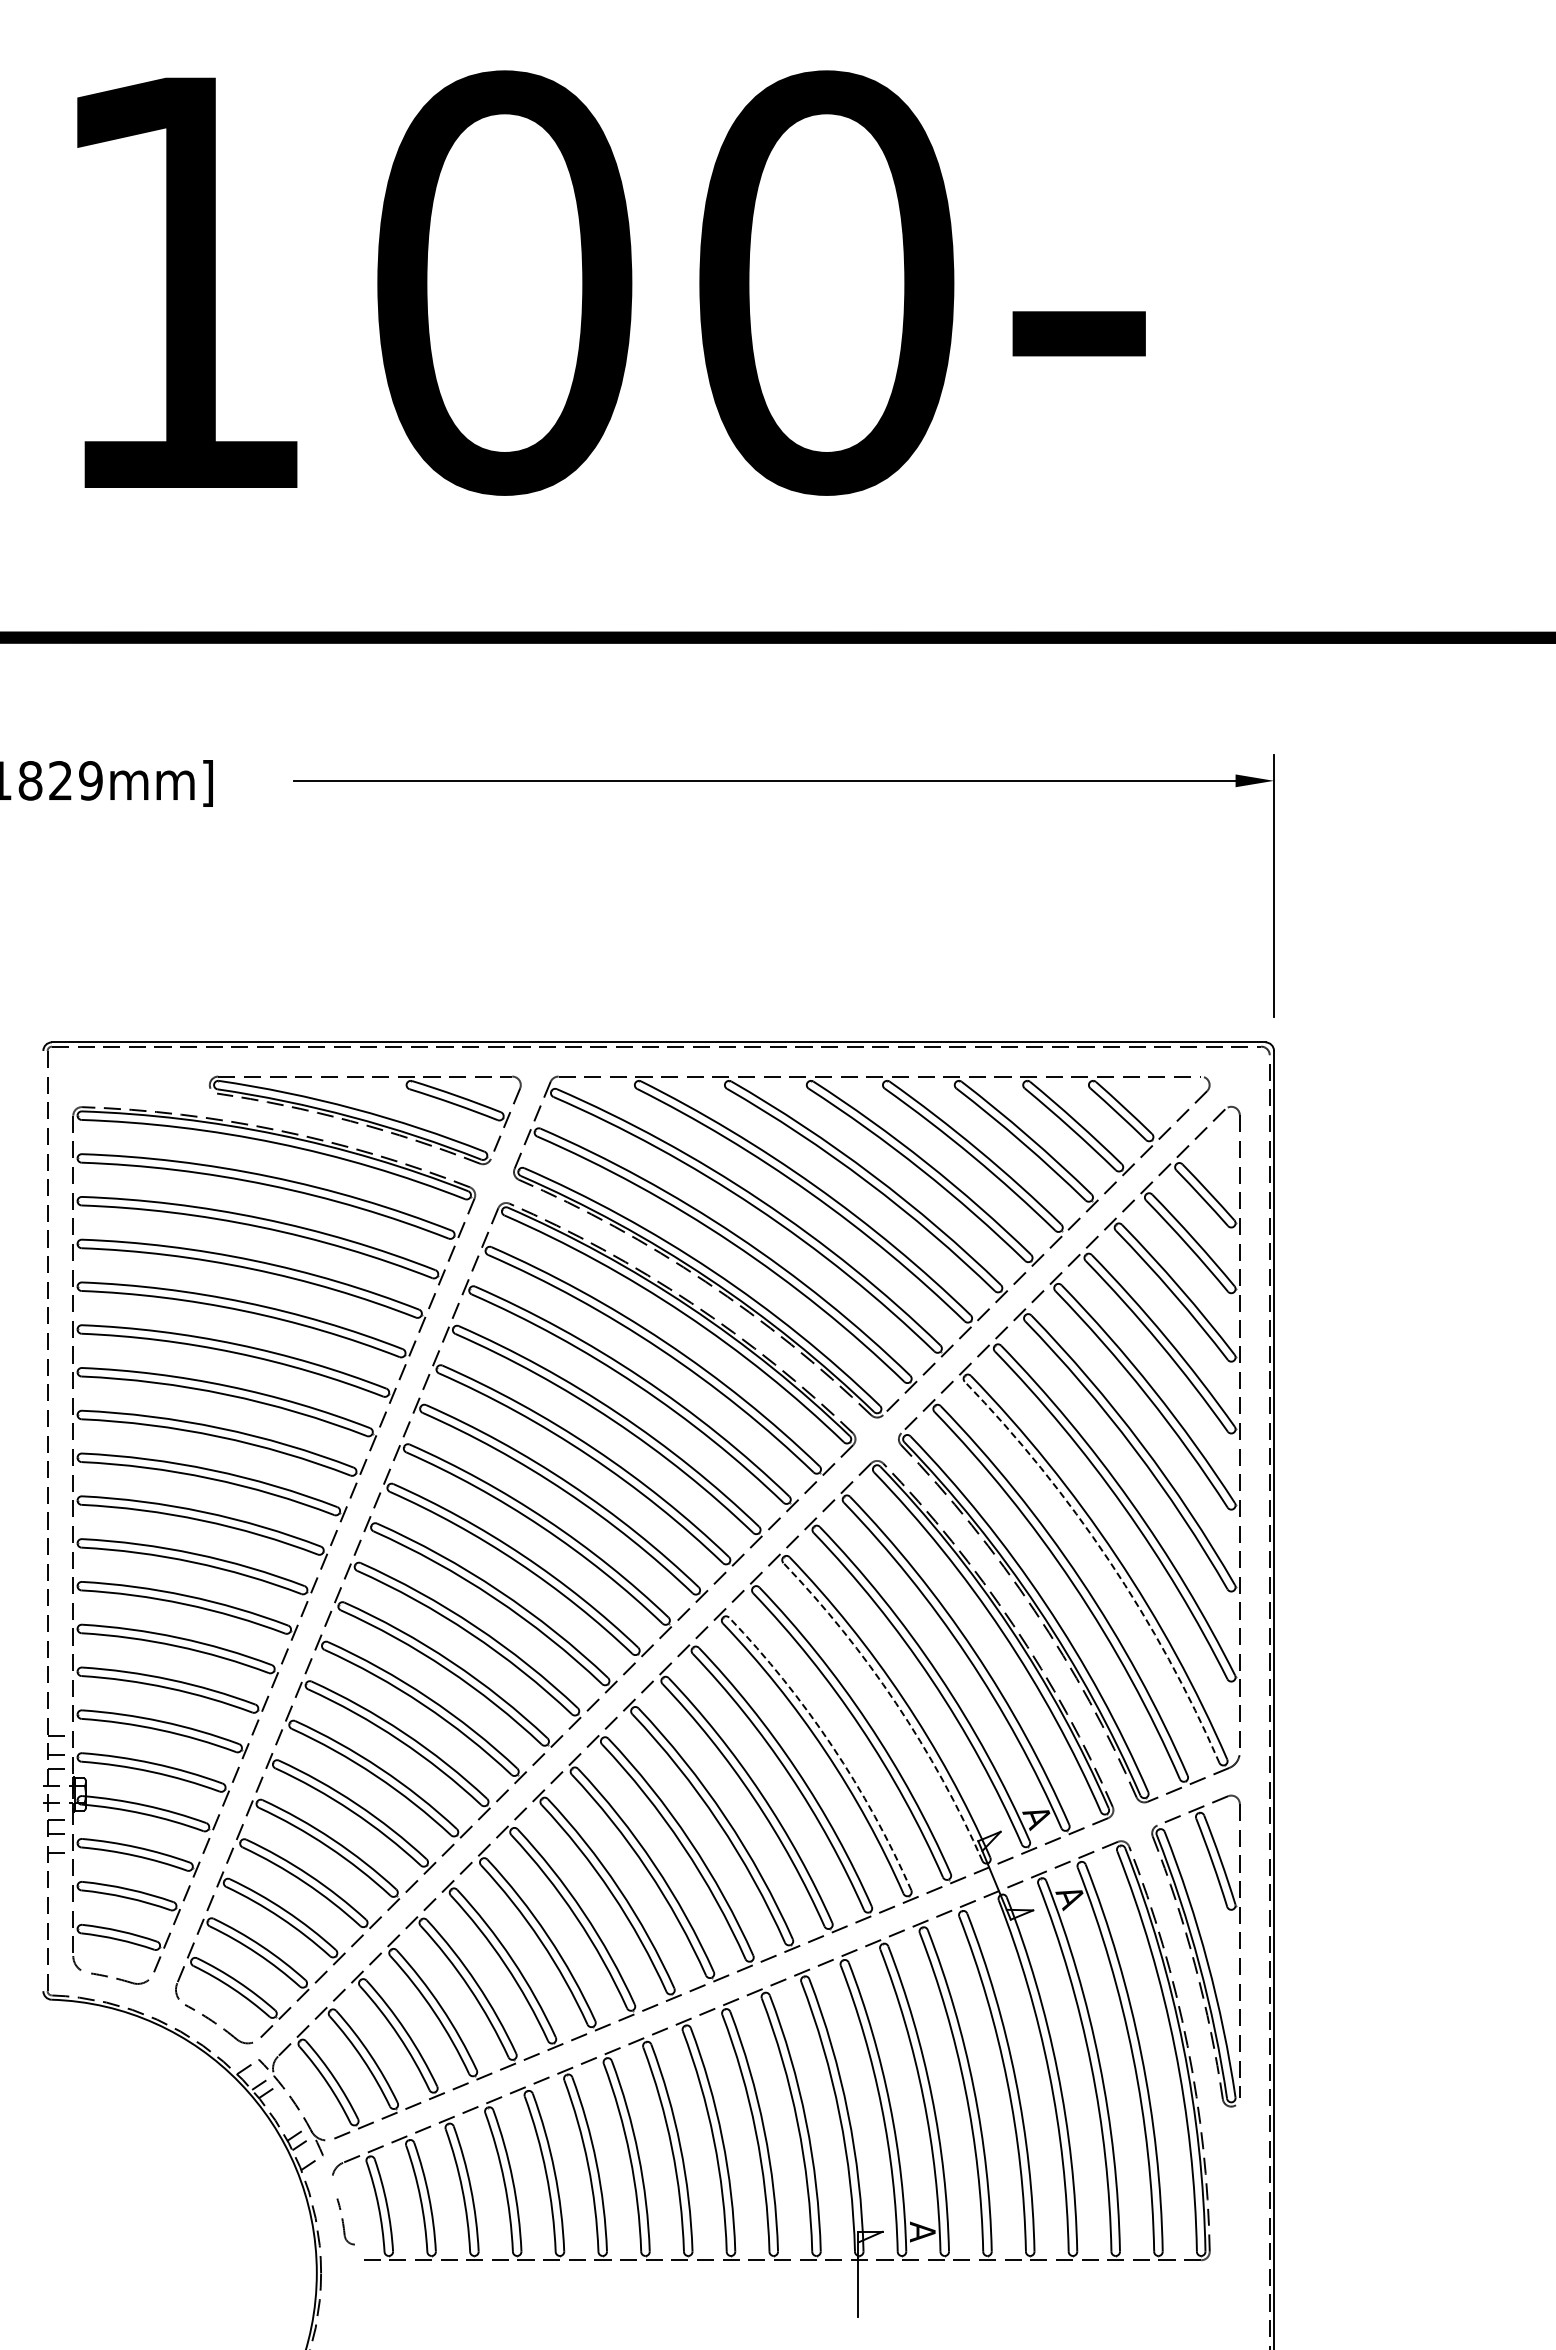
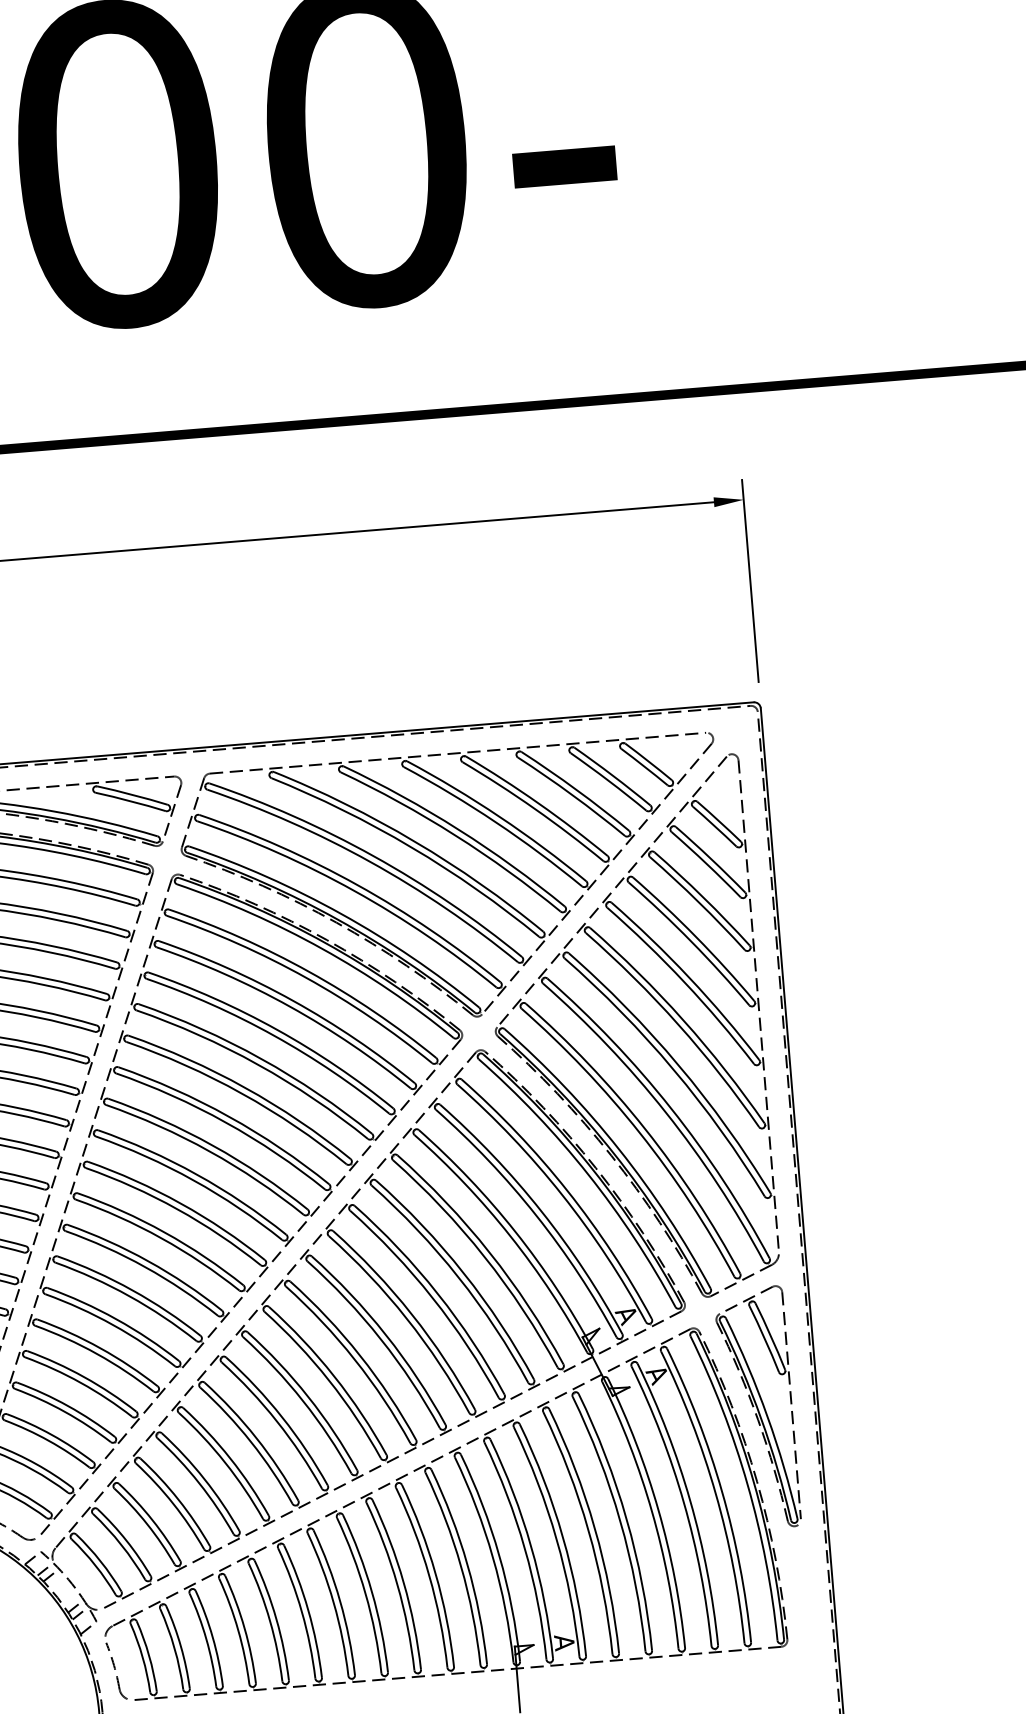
arc: (1109, 1560) -> (666, 1112), dashed -> solid
arc: (896, 1703) -> (510, 1236), dashed -> solid
arc: (832, 1746) -> (464, 1273), dashed -> solid
part: (343, 2220) -> (116, 1670), size x1.67

